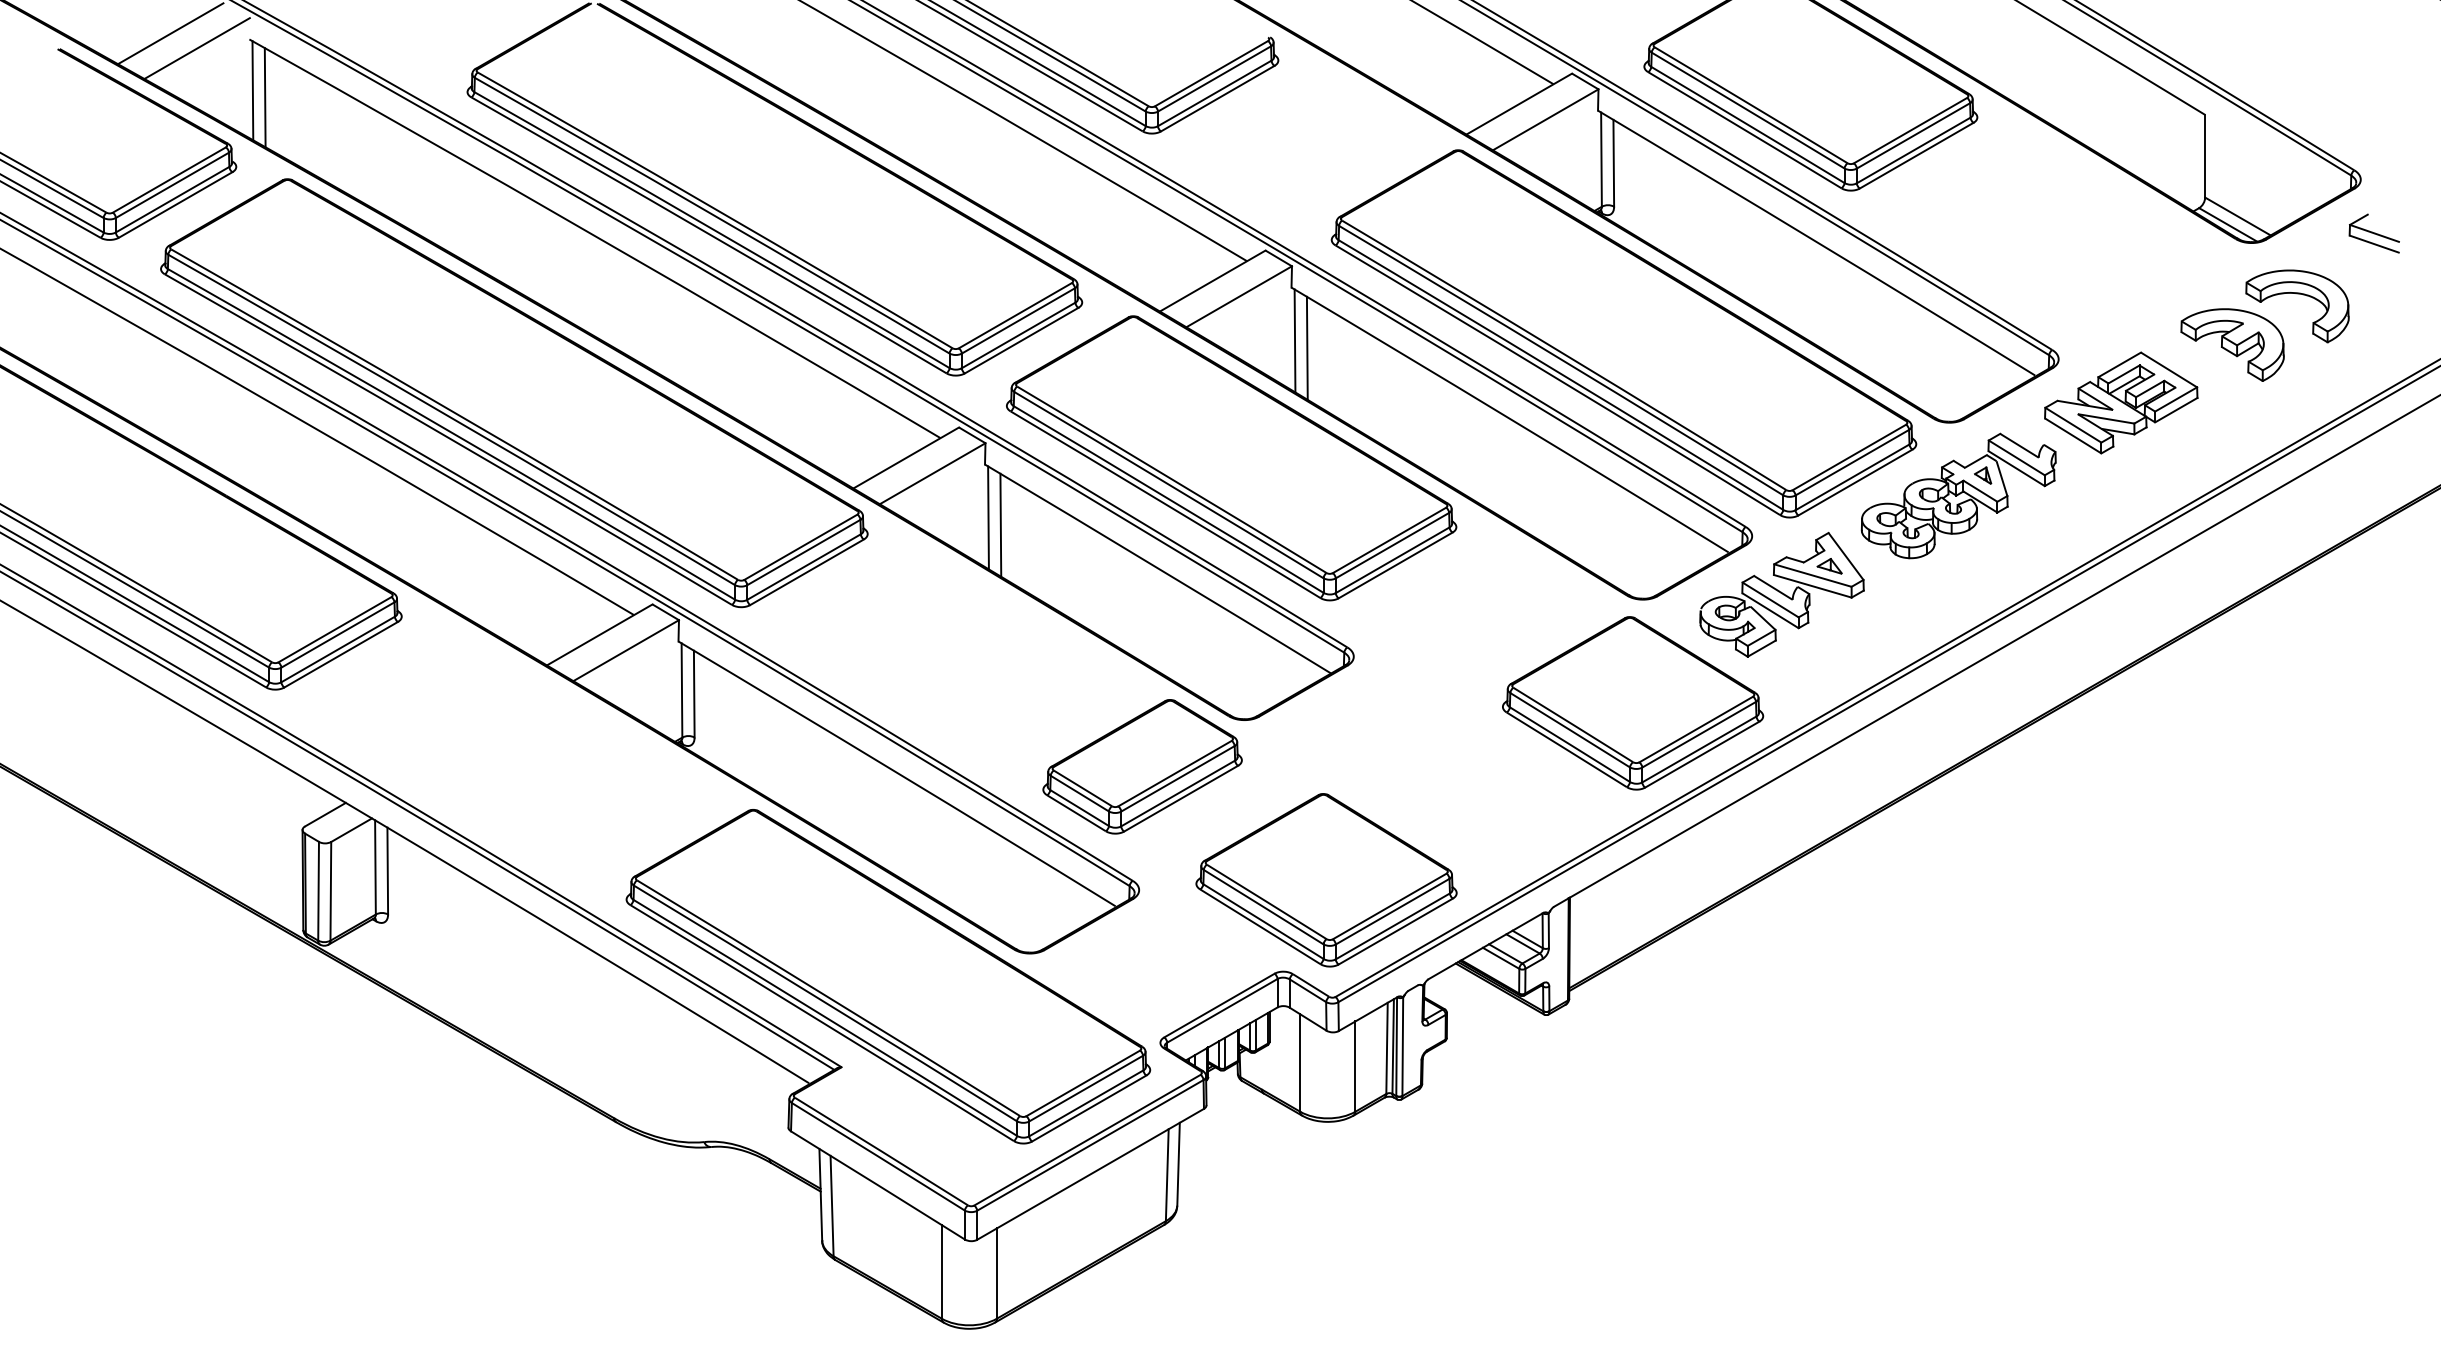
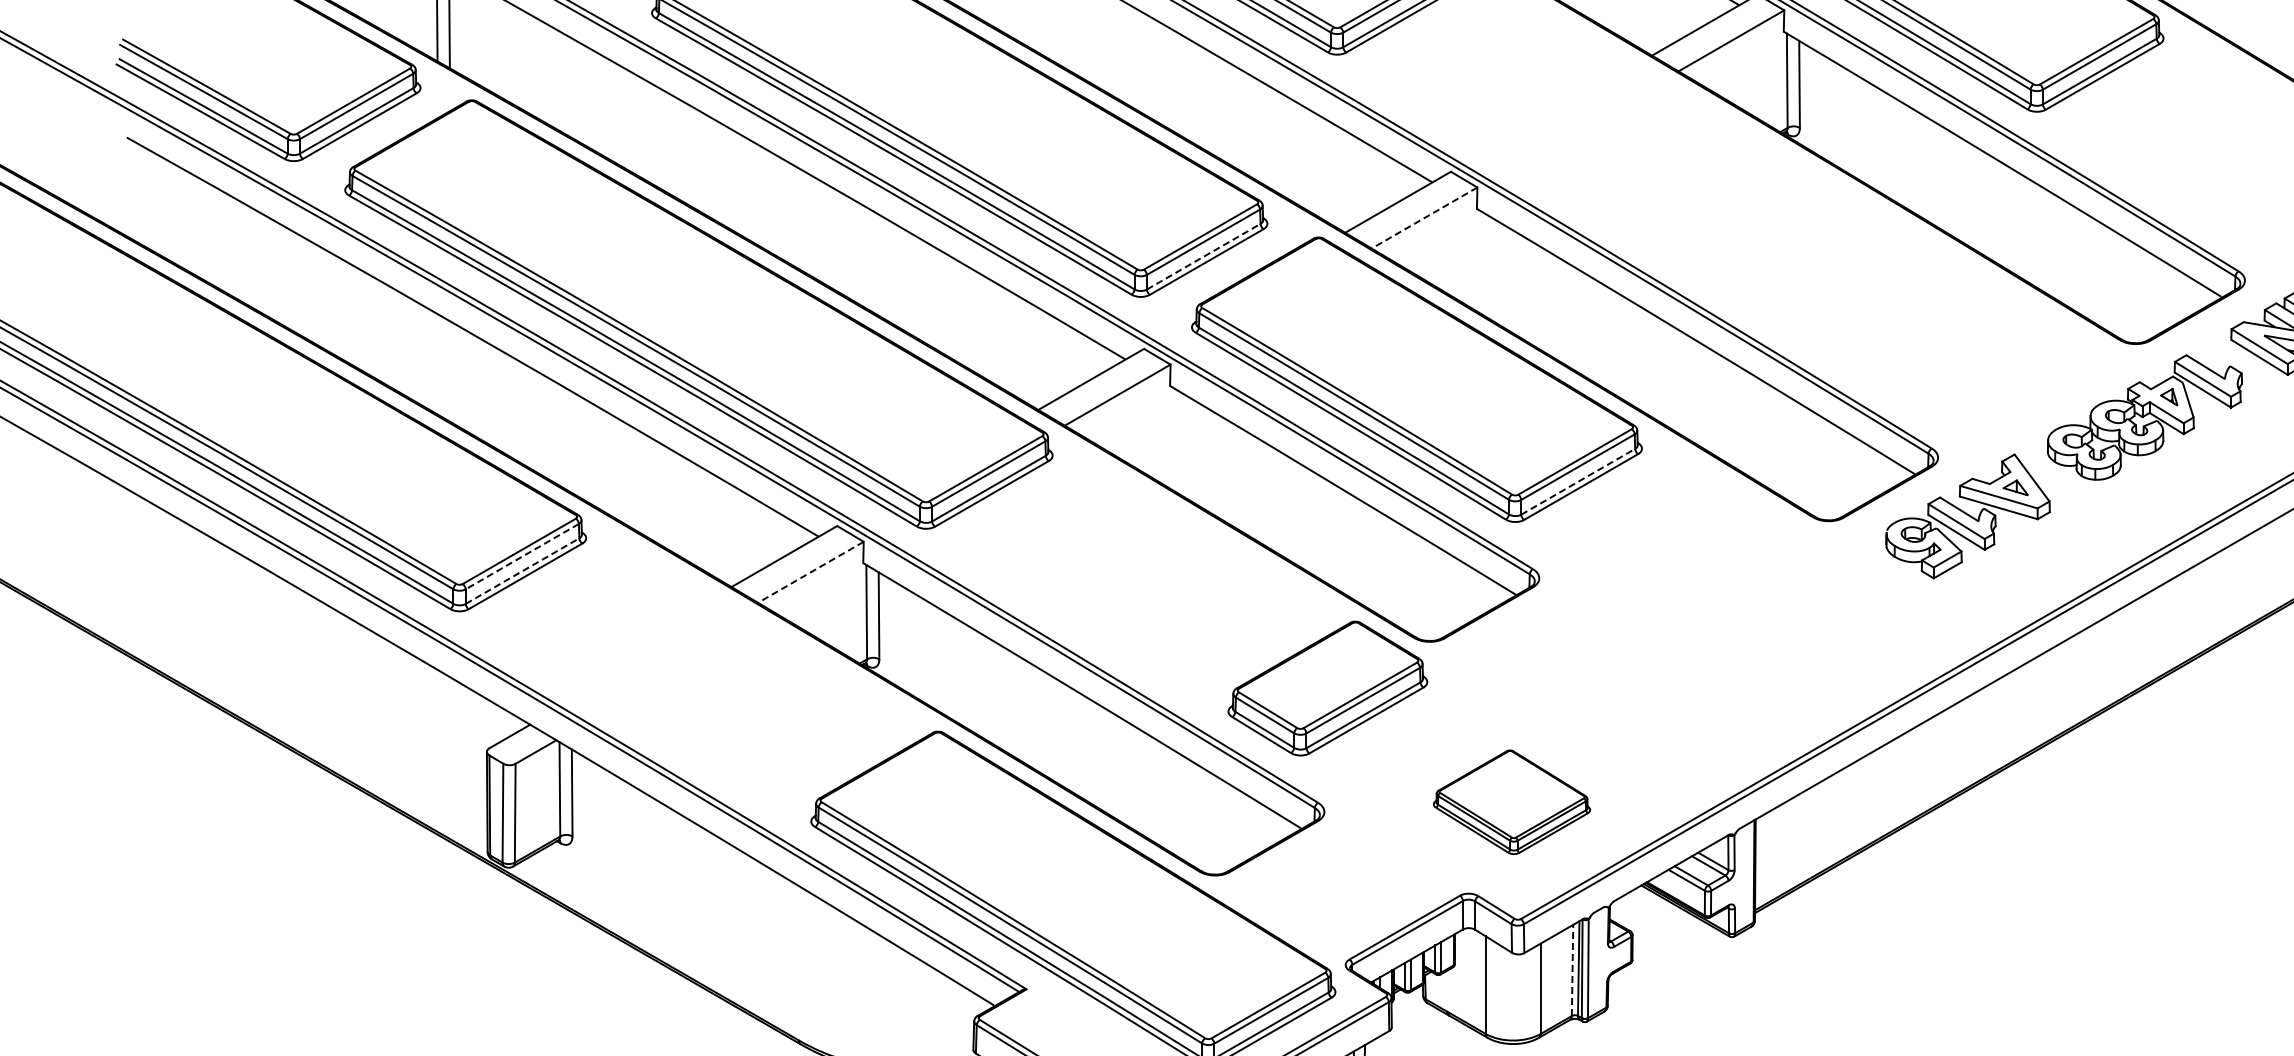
line: (1238, 297) -> (1423, 218), solid -> dashed
part: (1623, 333) -> (1809, 254), removed
line: (1018, 335) -> (1203, 256), solid -> dashed
line: (1294, 340) -> (1479, 261), removed
line: (1306, 347) -> (1491, 268), removed
line: (988, 517) -> (1173, 439), removed
line: (1000, 525) -> (1185, 447), removed
line: (1392, 560) -> (1578, 482), solid -> dashed
line: (337, 635) -> (521, 557), solid -> dashed
line: (338, 649) -> (522, 571), solid -> dashed
line: (625, 650) -> (810, 572), solid -> dashed
part: (1633, 703) -> (1819, 625), removed
part: (1326, 880) -> (1511, 802), size x0.6
line: (1387, 1048) -> (1573, 970), solid -> dashed

